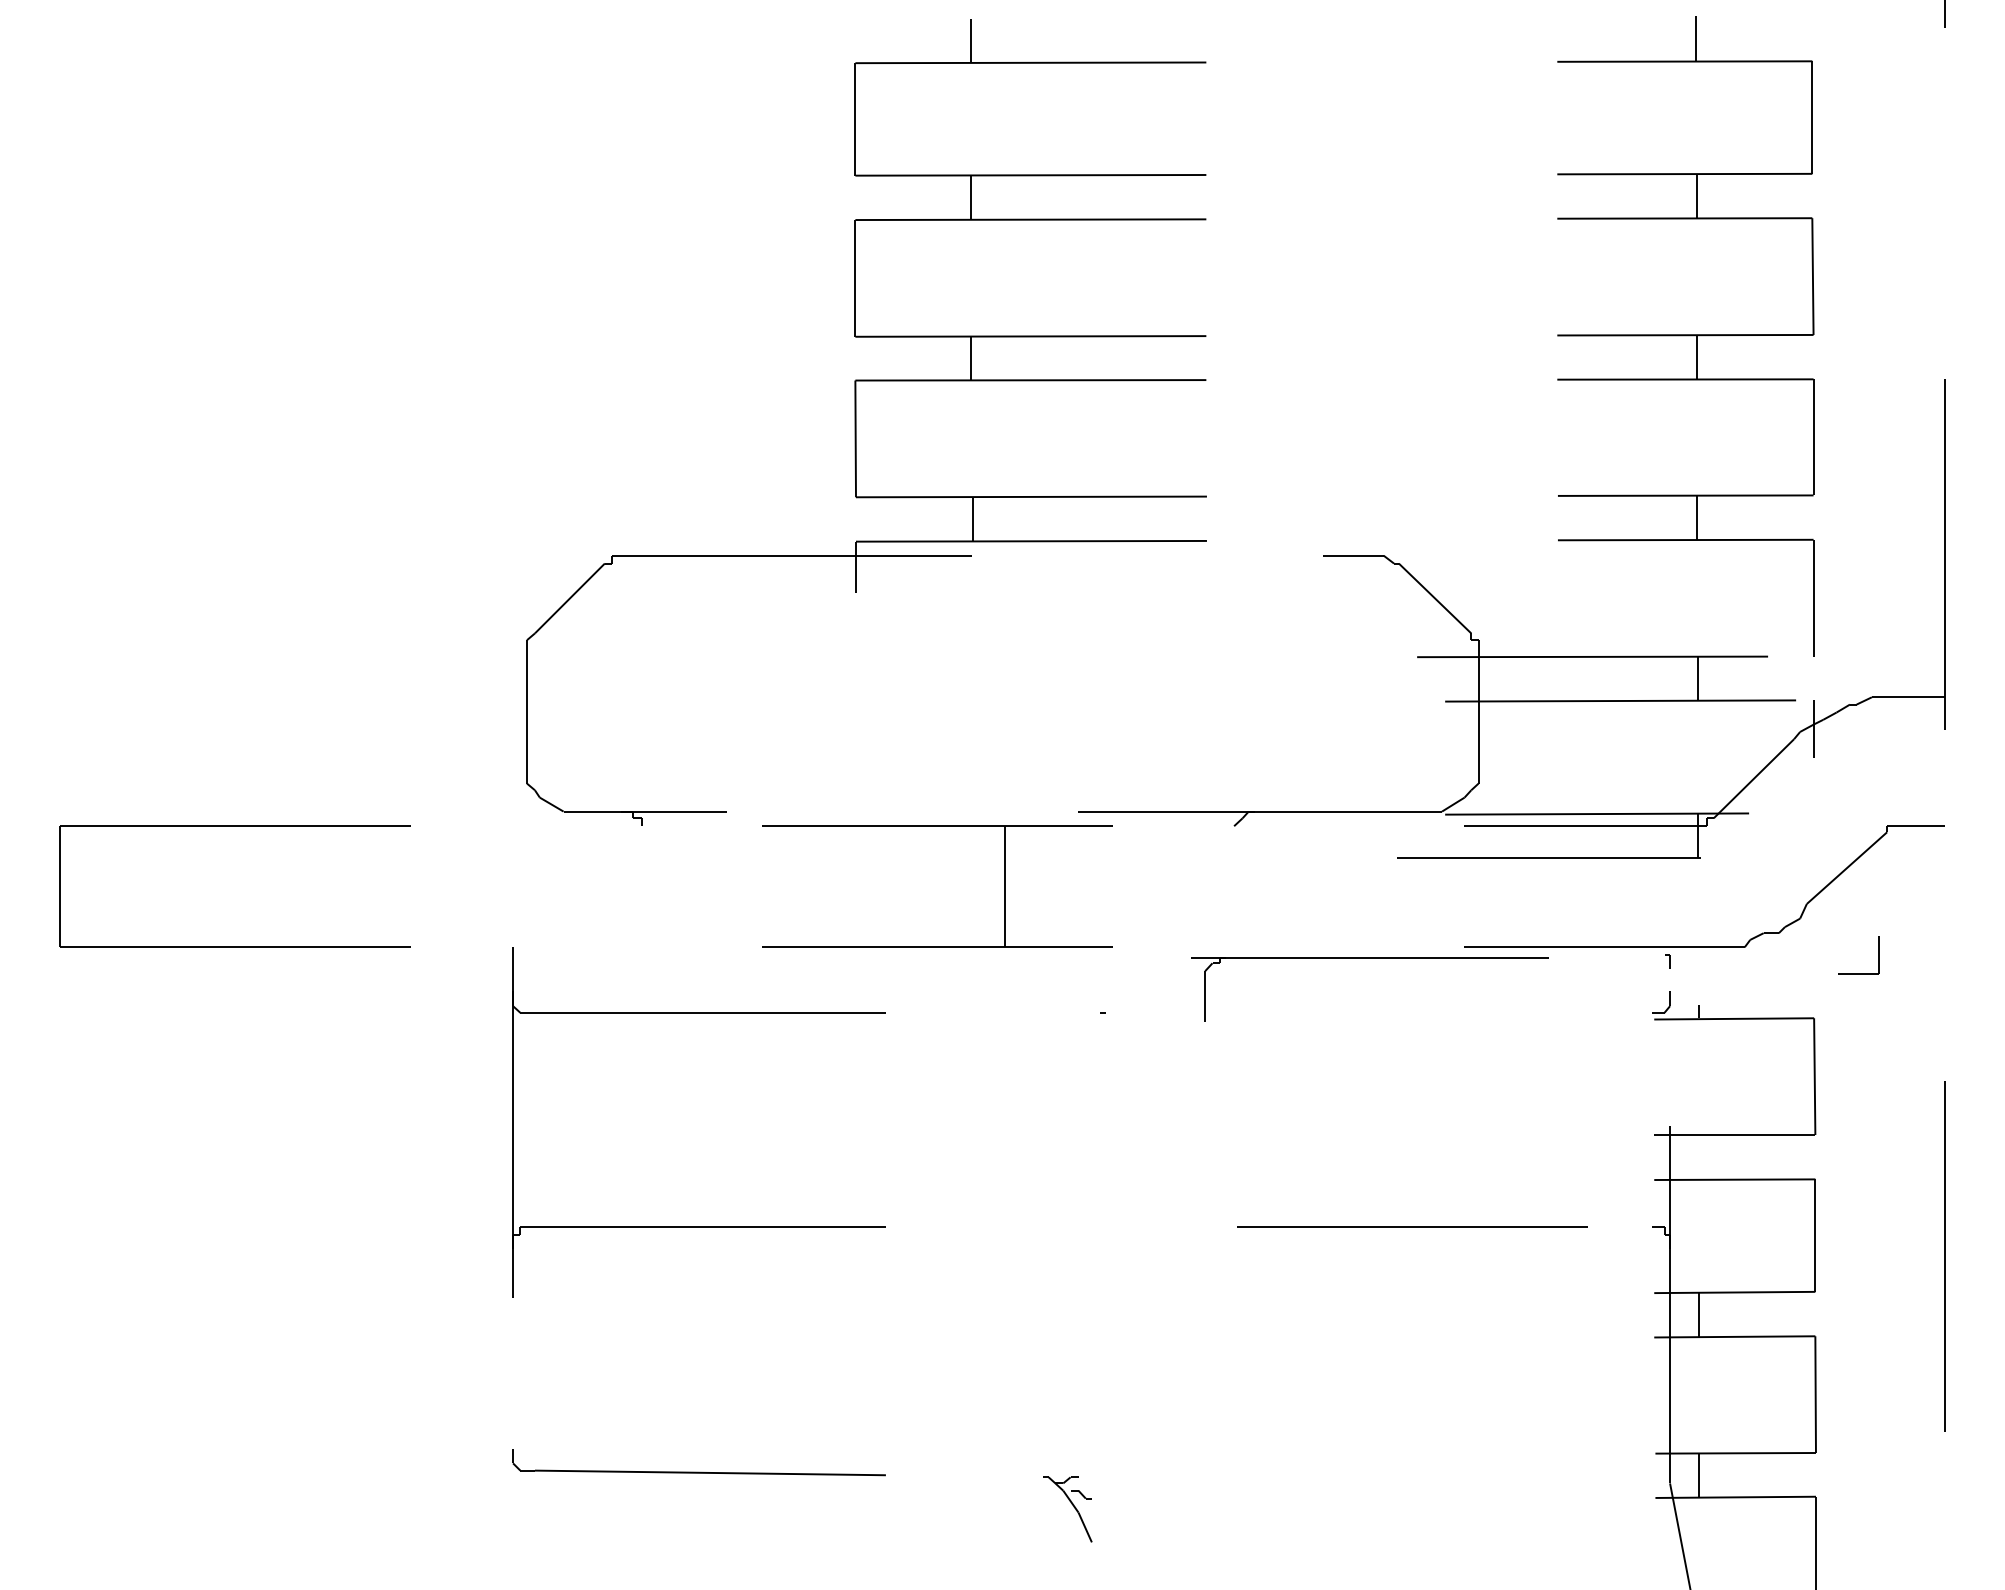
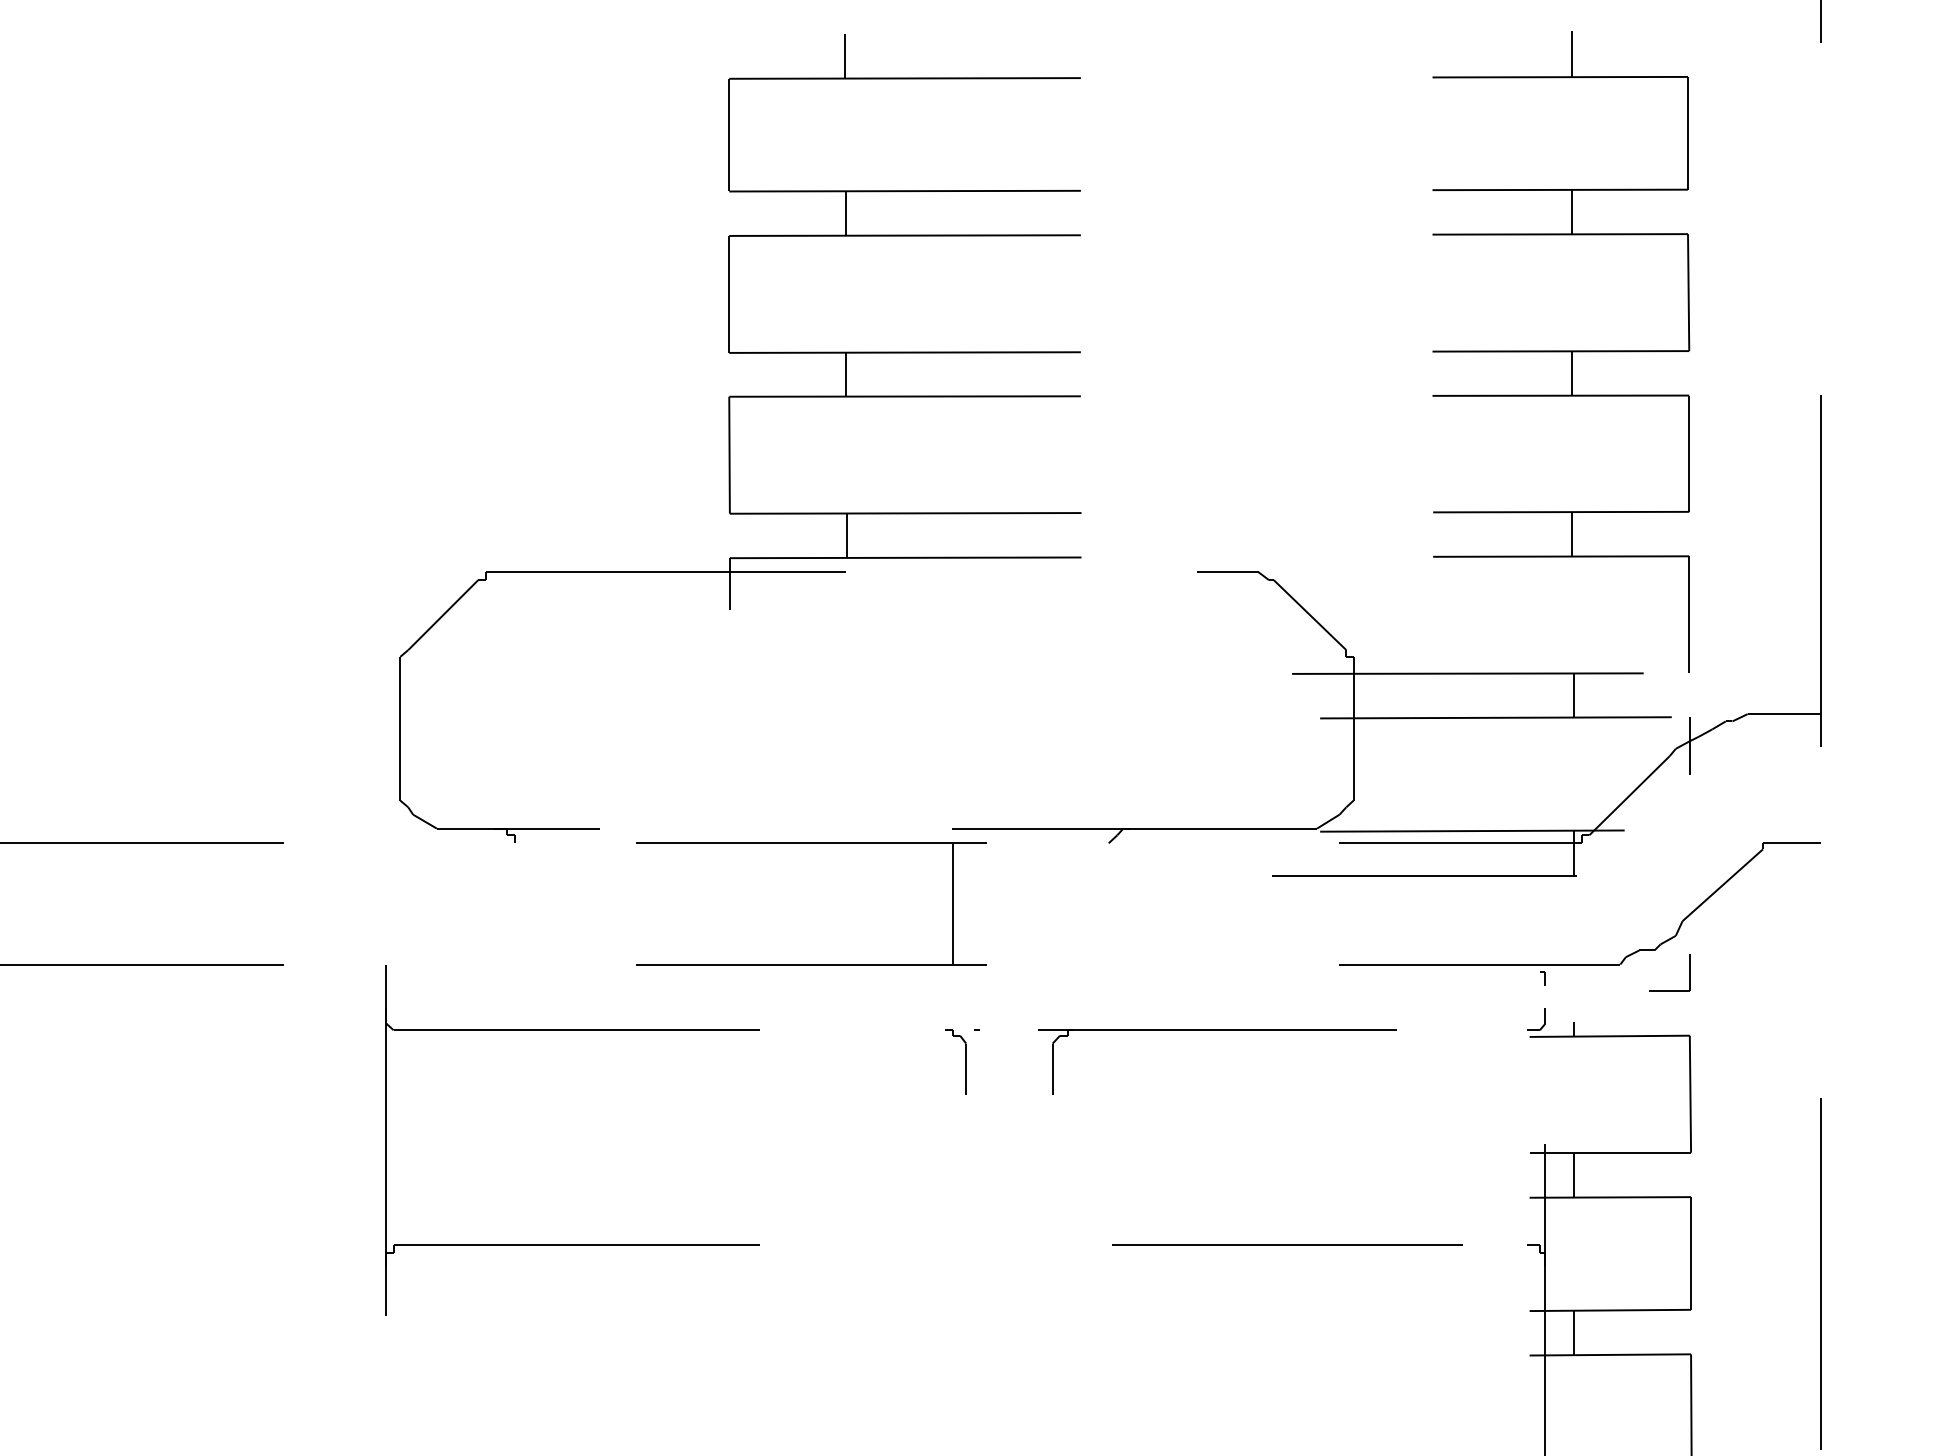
line: (1004, 886) -> (952, 903), moved
part: (1369, 958) -> (1217, 1030), moved
part: (1858, 973) -> (1669, 990), moved
part: (1091, 1044) -> (965, 1061), added
line: (1698, 1157) -> (1573, 1175), added

